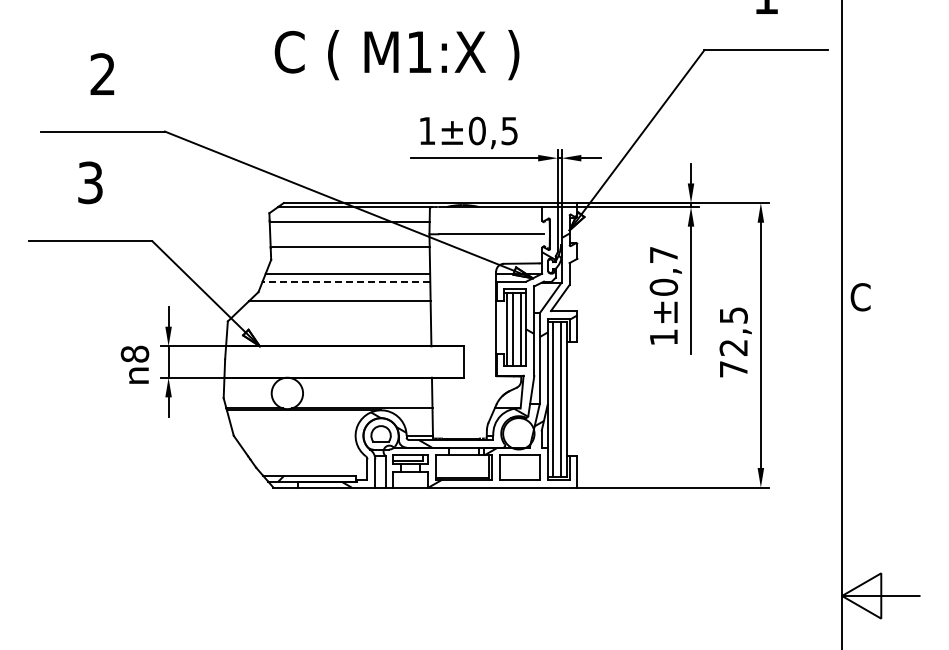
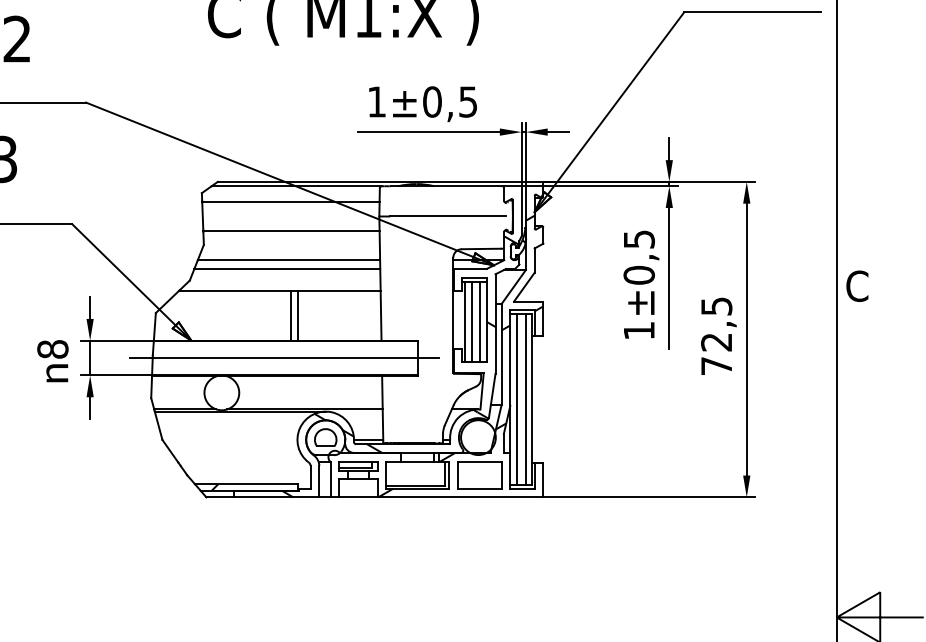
text: (664, 255) -> (639, 239), ±0,7 -> ±0,5
line: (346, 281) -> (287, 268), dashed -> solid
line: (349, 323) -> (290, 315), added
line: (355, 323) -> (297, 315), added
line: (343, 362) -> (284, 358), added

